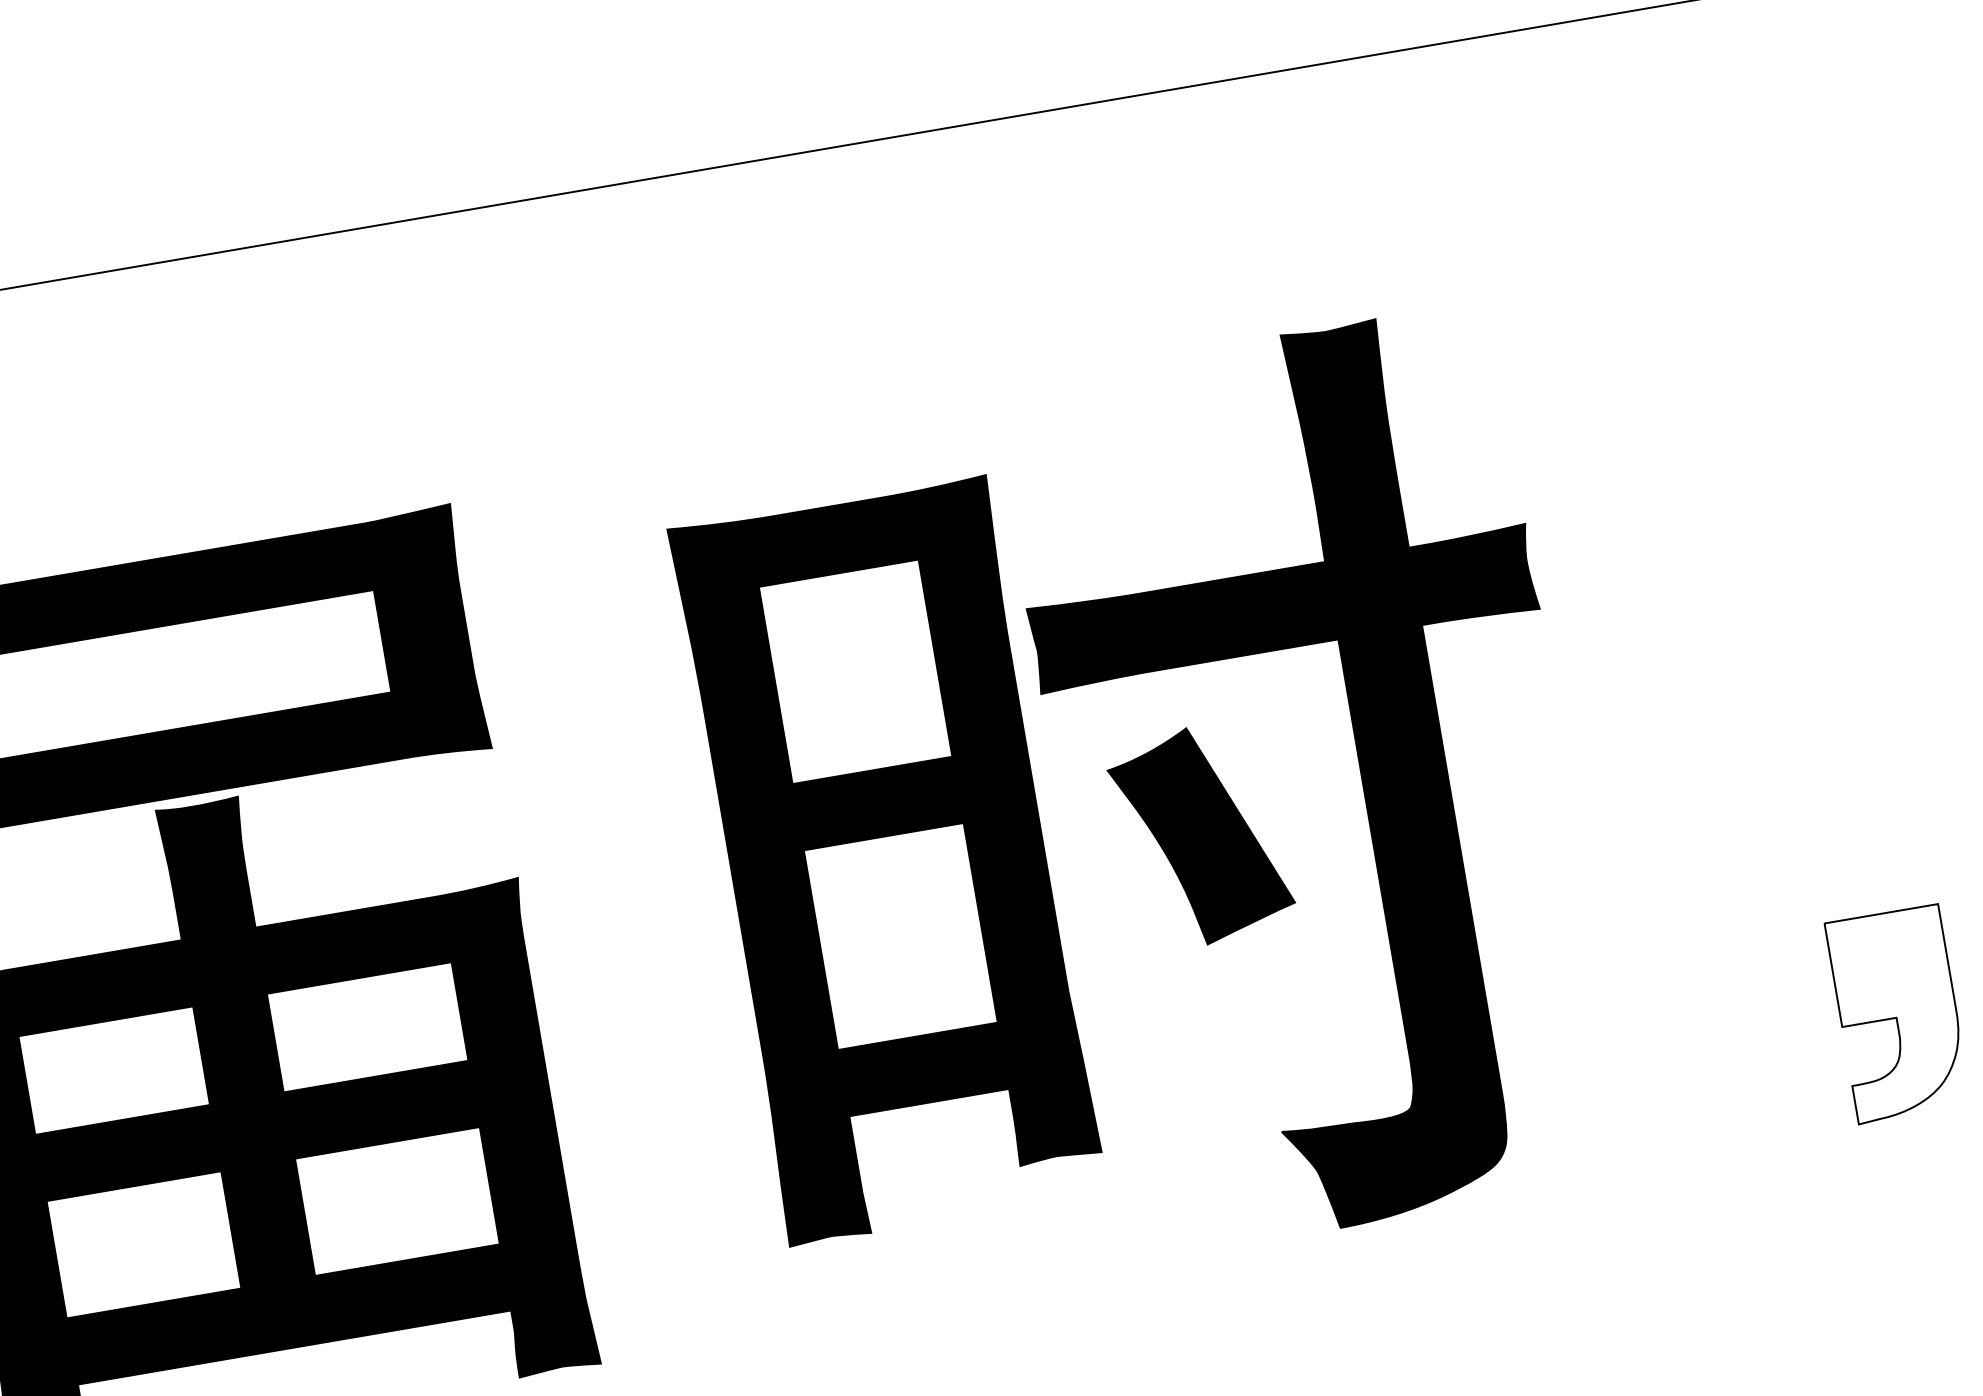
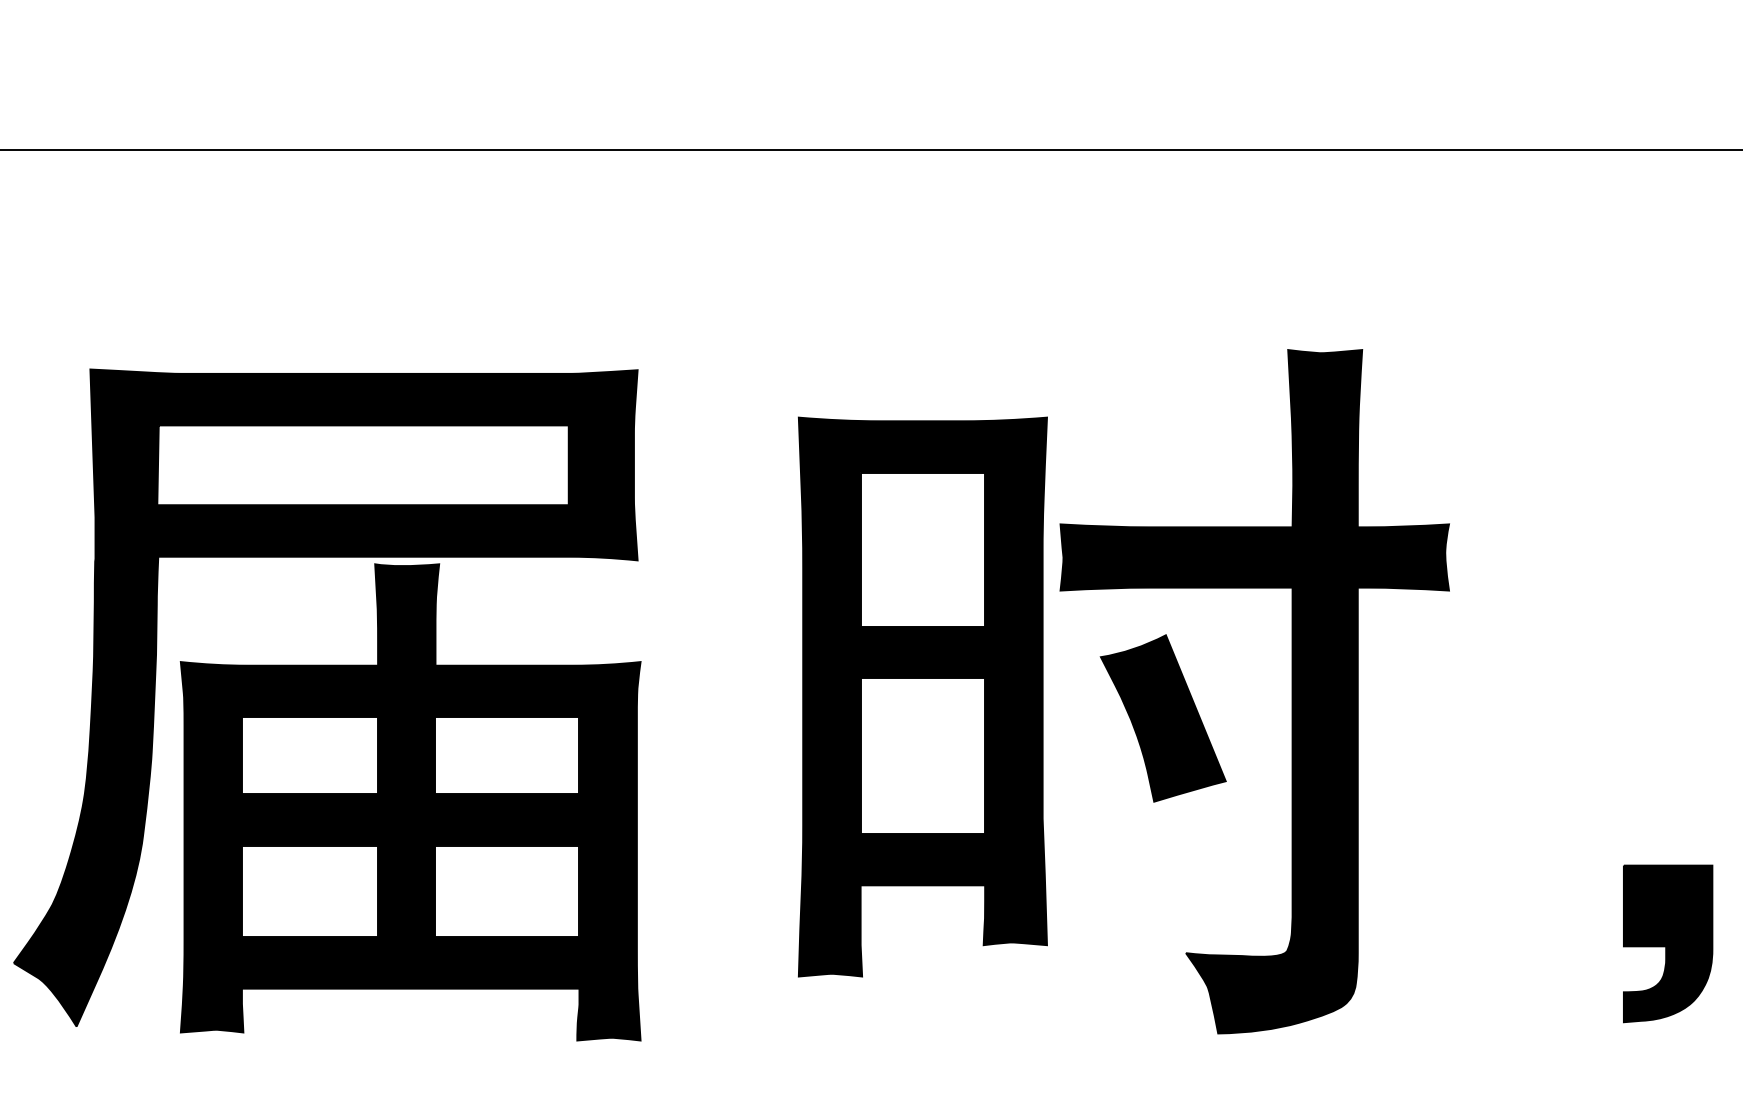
fill: (1897, 1013) -> (1667, 943), added

